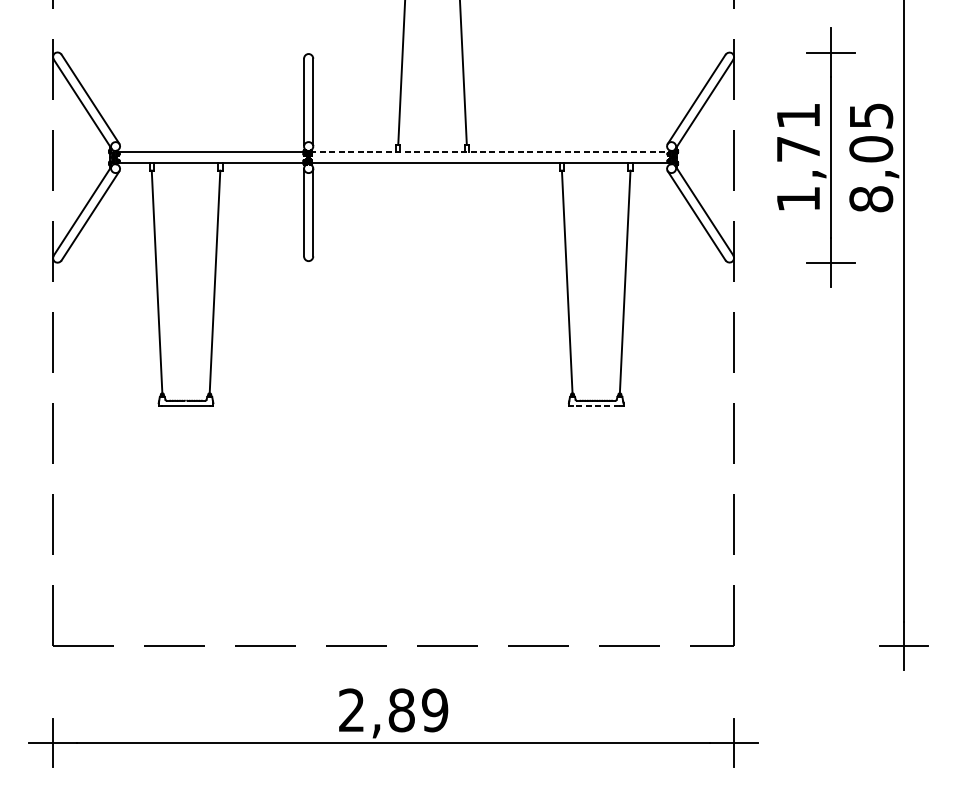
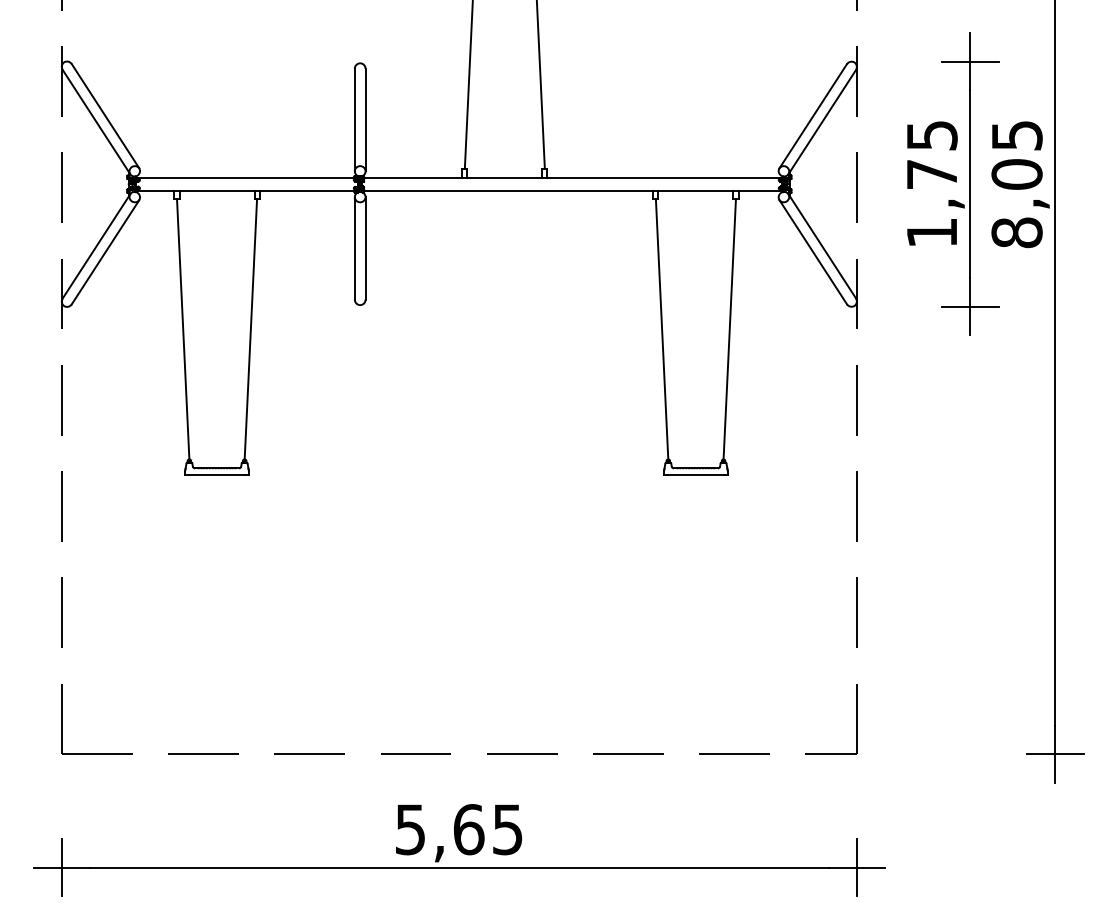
text: (798, 115) -> (932, 135), 1,71 -> 1,75
line: (490, 151) -> (572, 177), dashed -> solid
line: (595, 406) -> (695, 474), dashed -> solid
text: (393, 710) -> (459, 829), 2,89 -> 5,65

